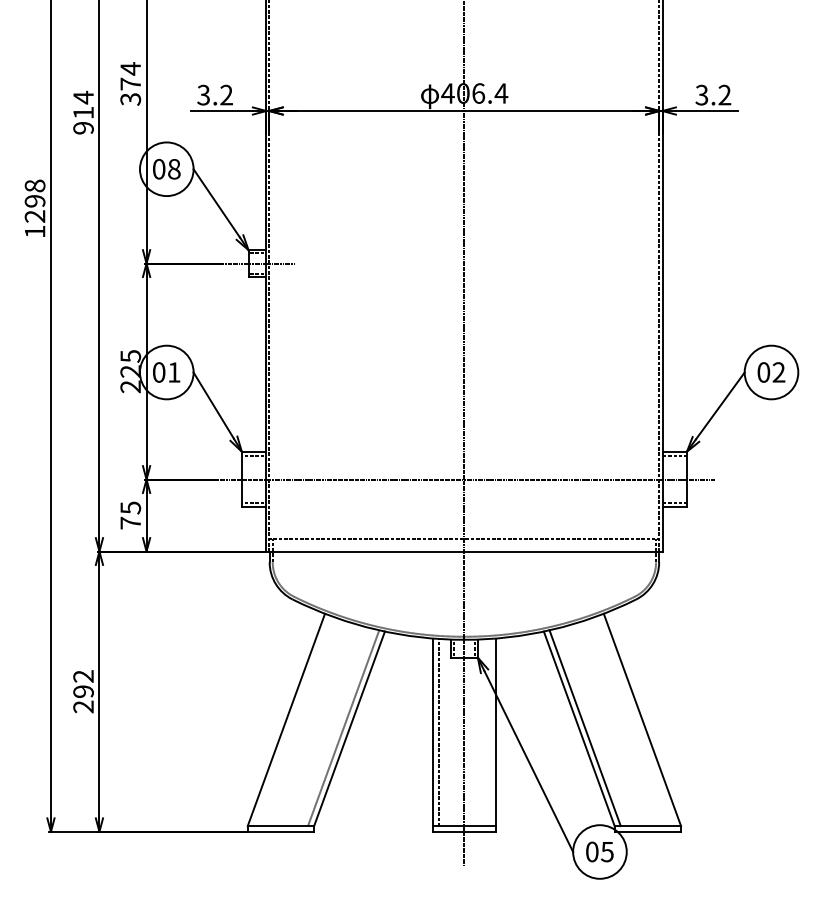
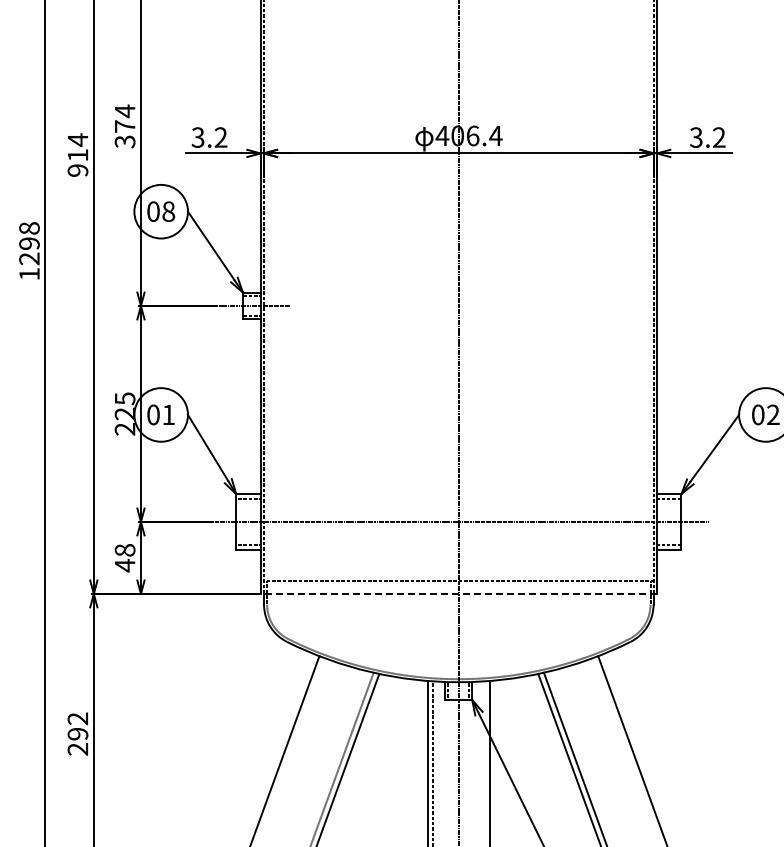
text: (130, 515) -> (124, 557), 75 -> 48
line: (463, 551) -> (457, 593), solid -> dashed

